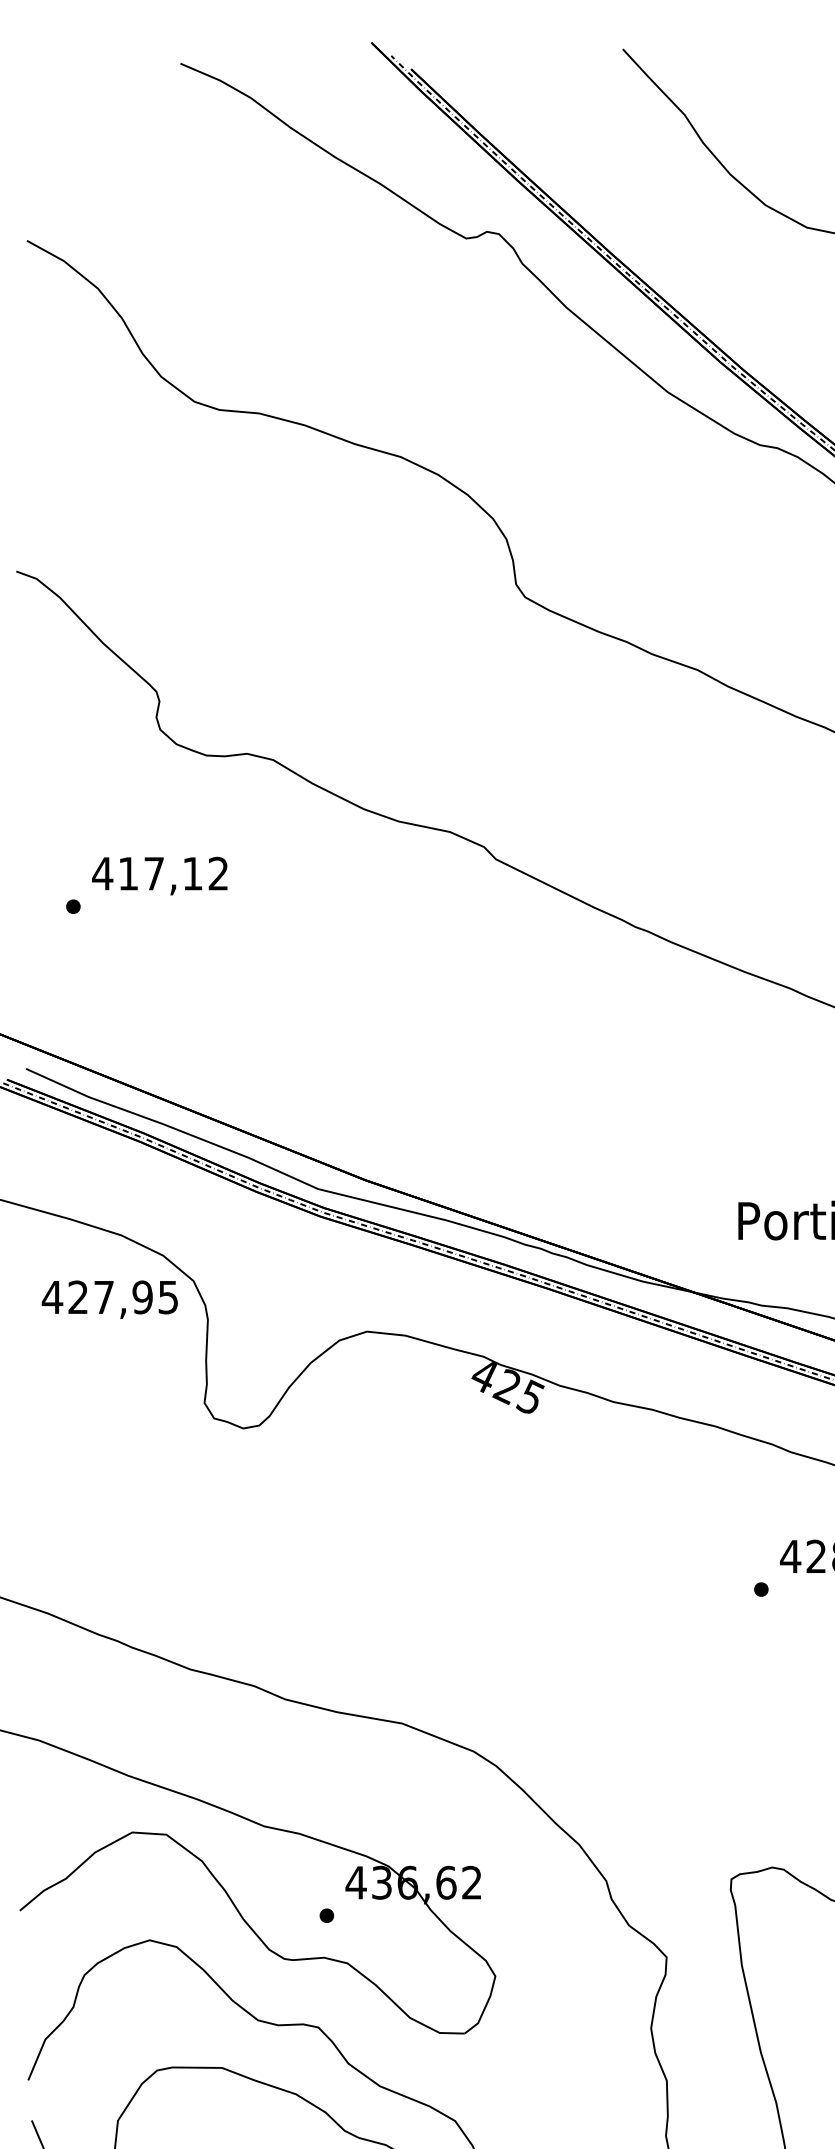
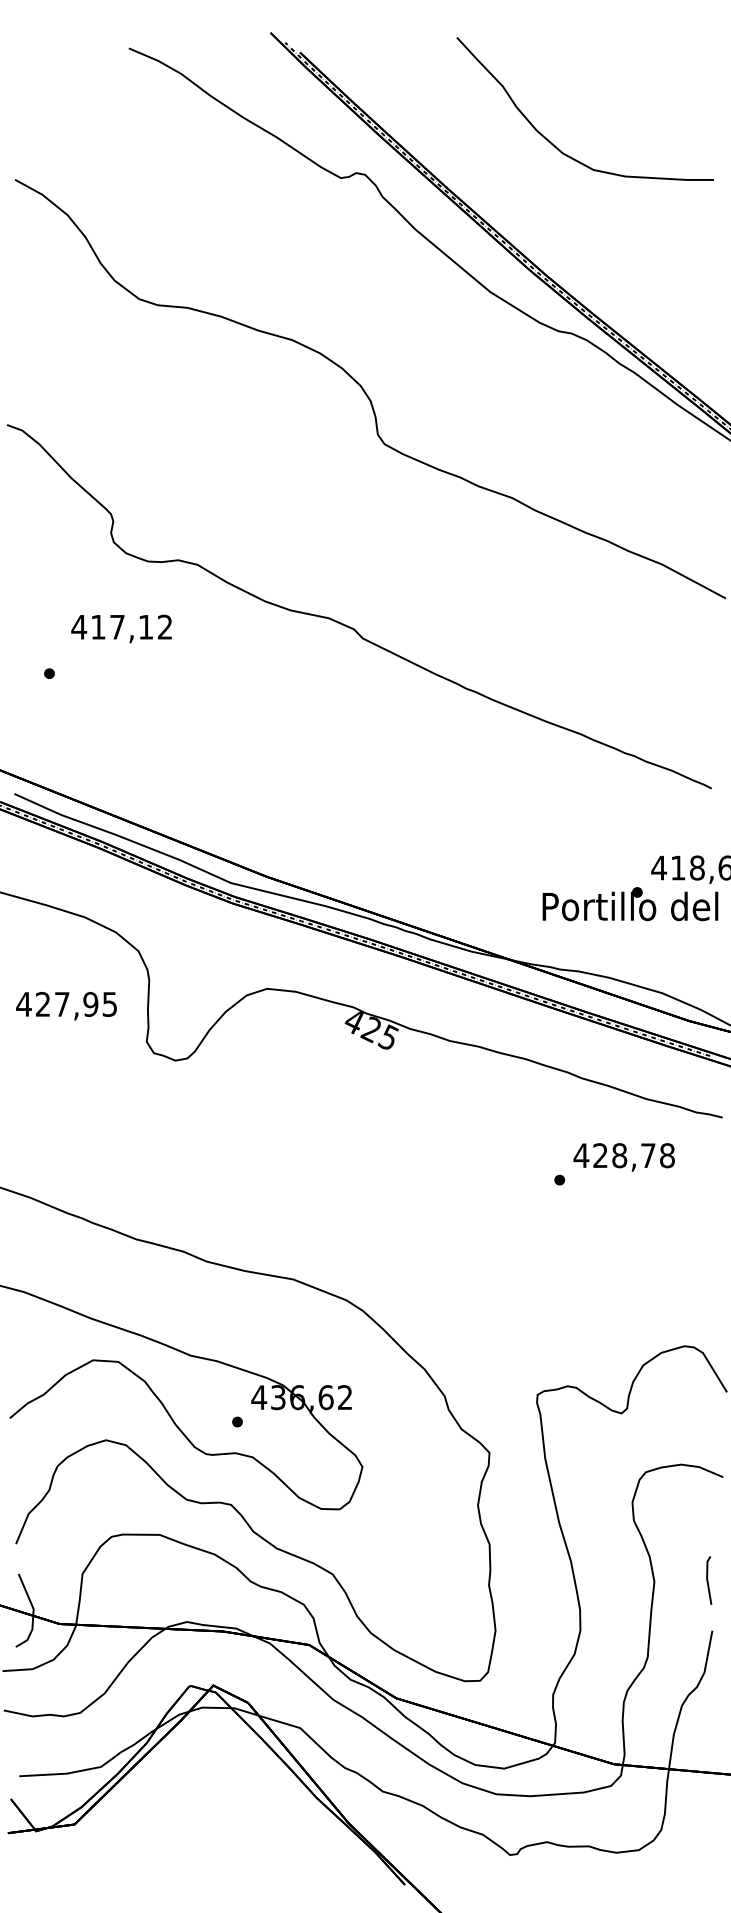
text: (159, 875) -> (121, 628), moved
text: (109, 1298) -> (66, 1005), moved

